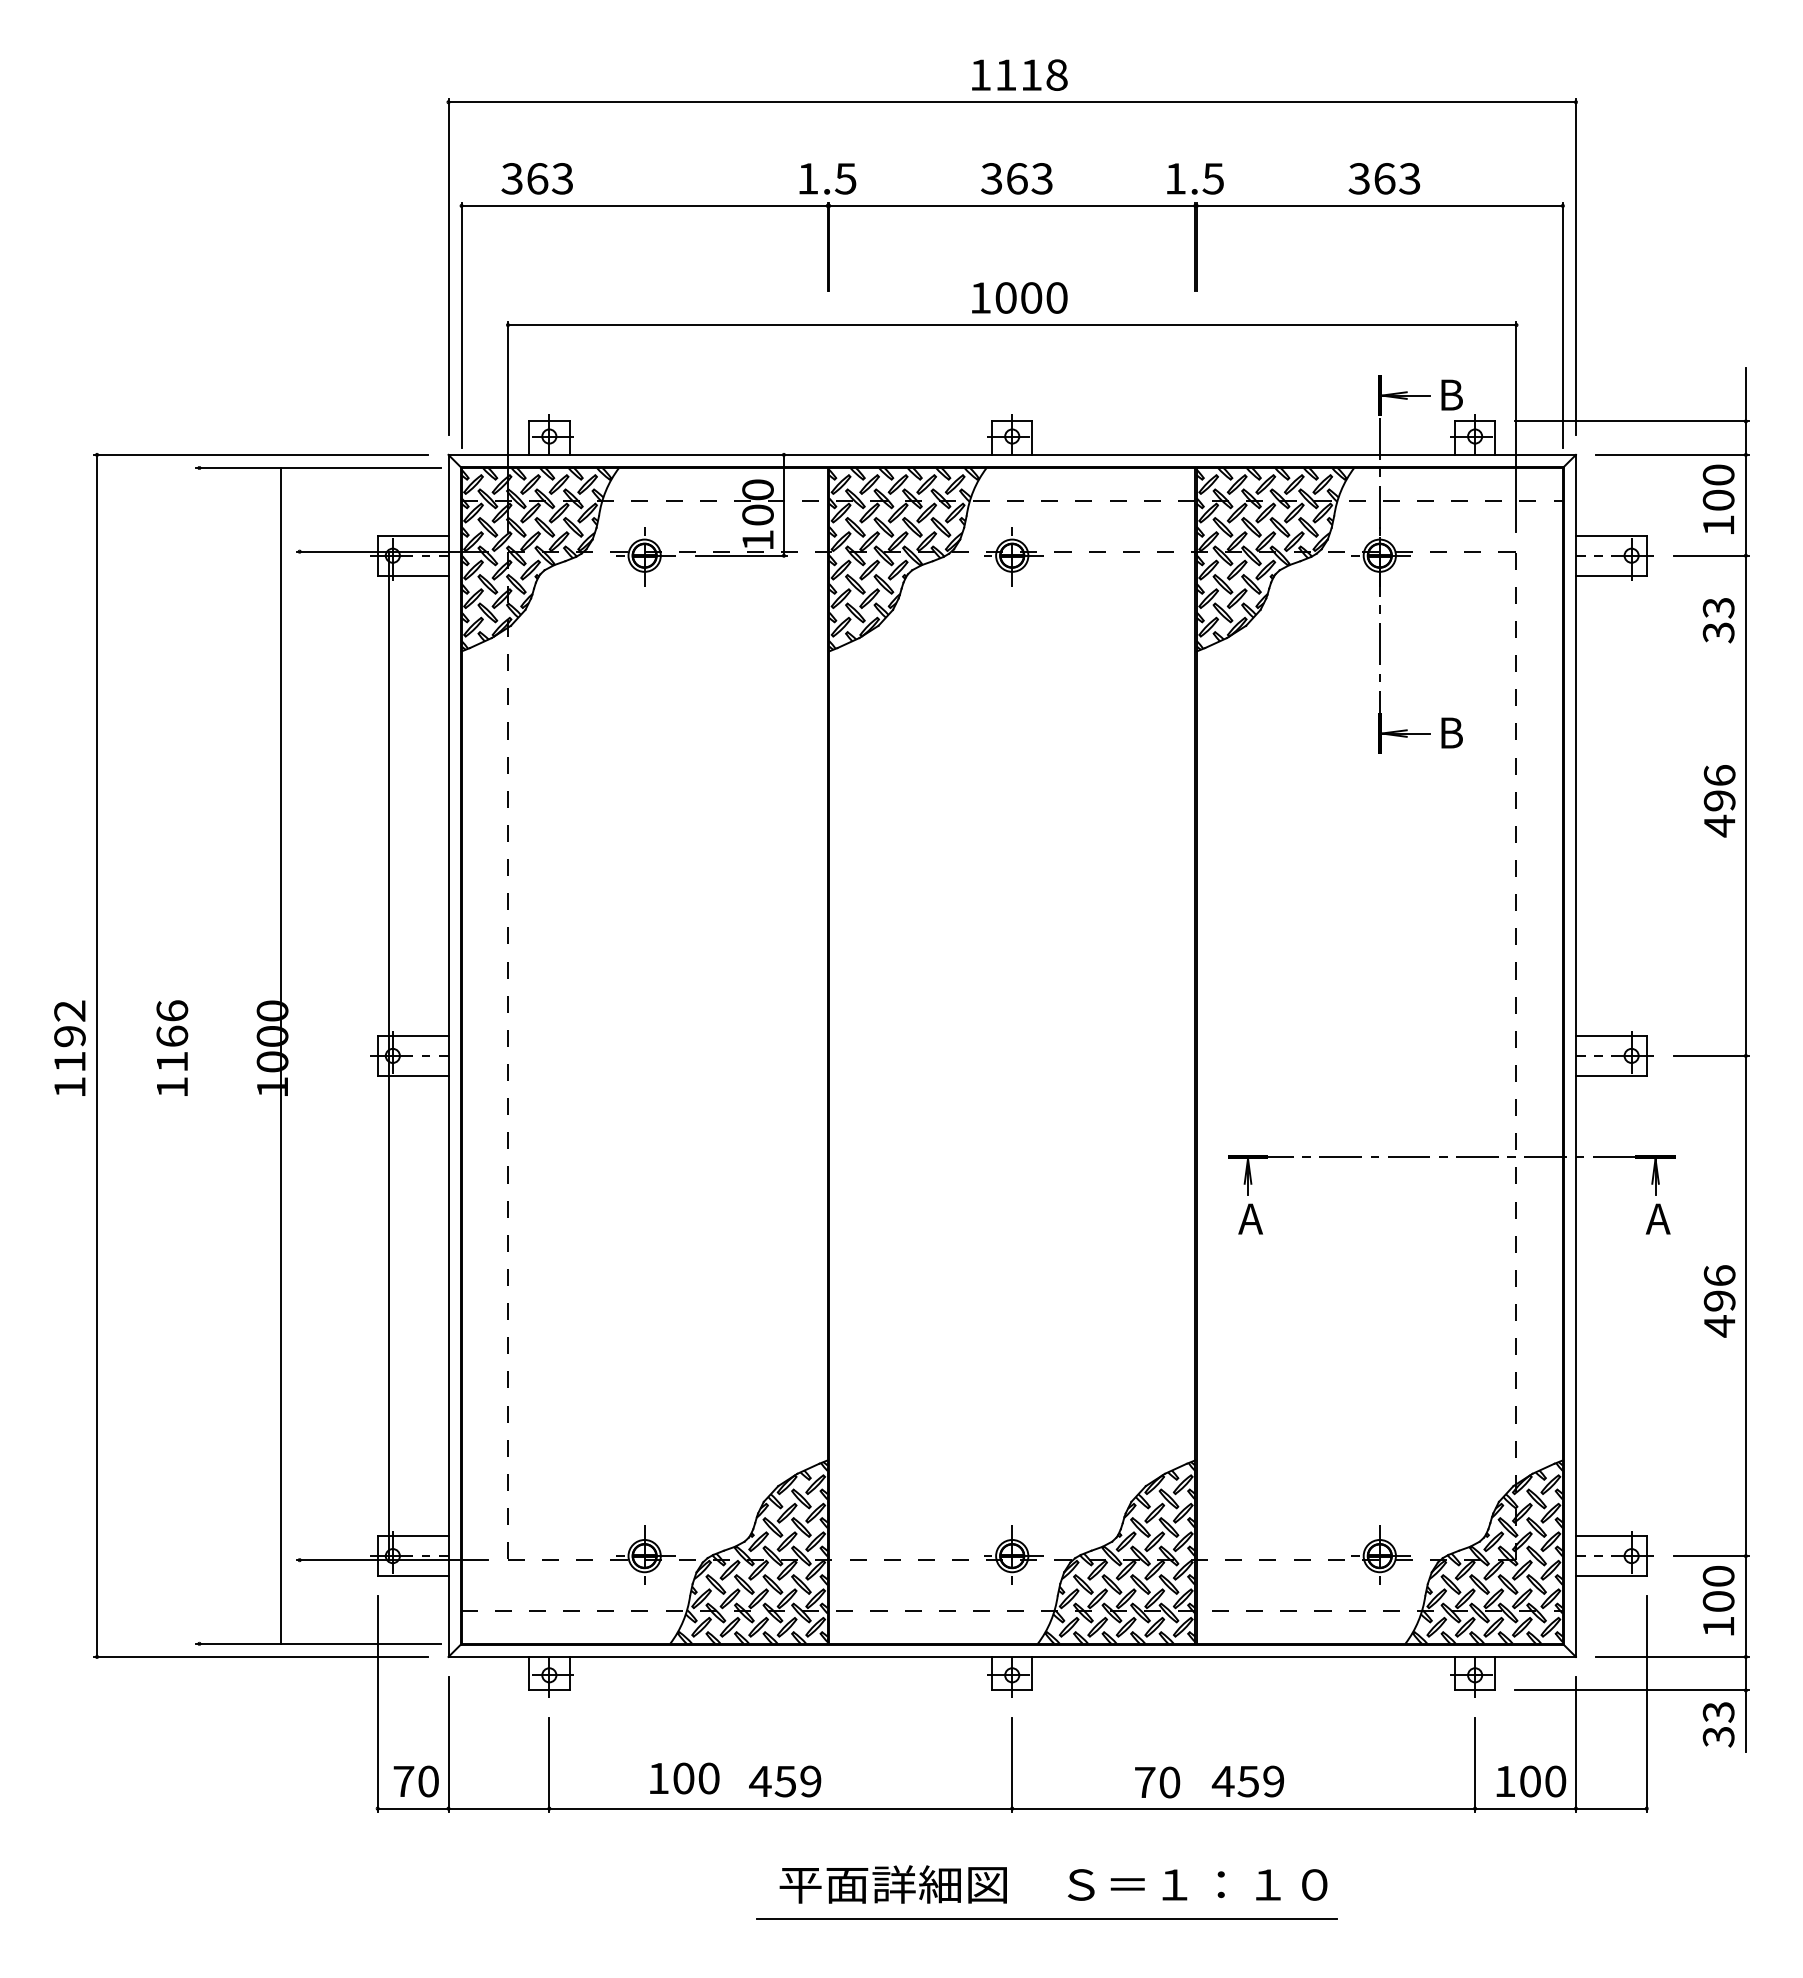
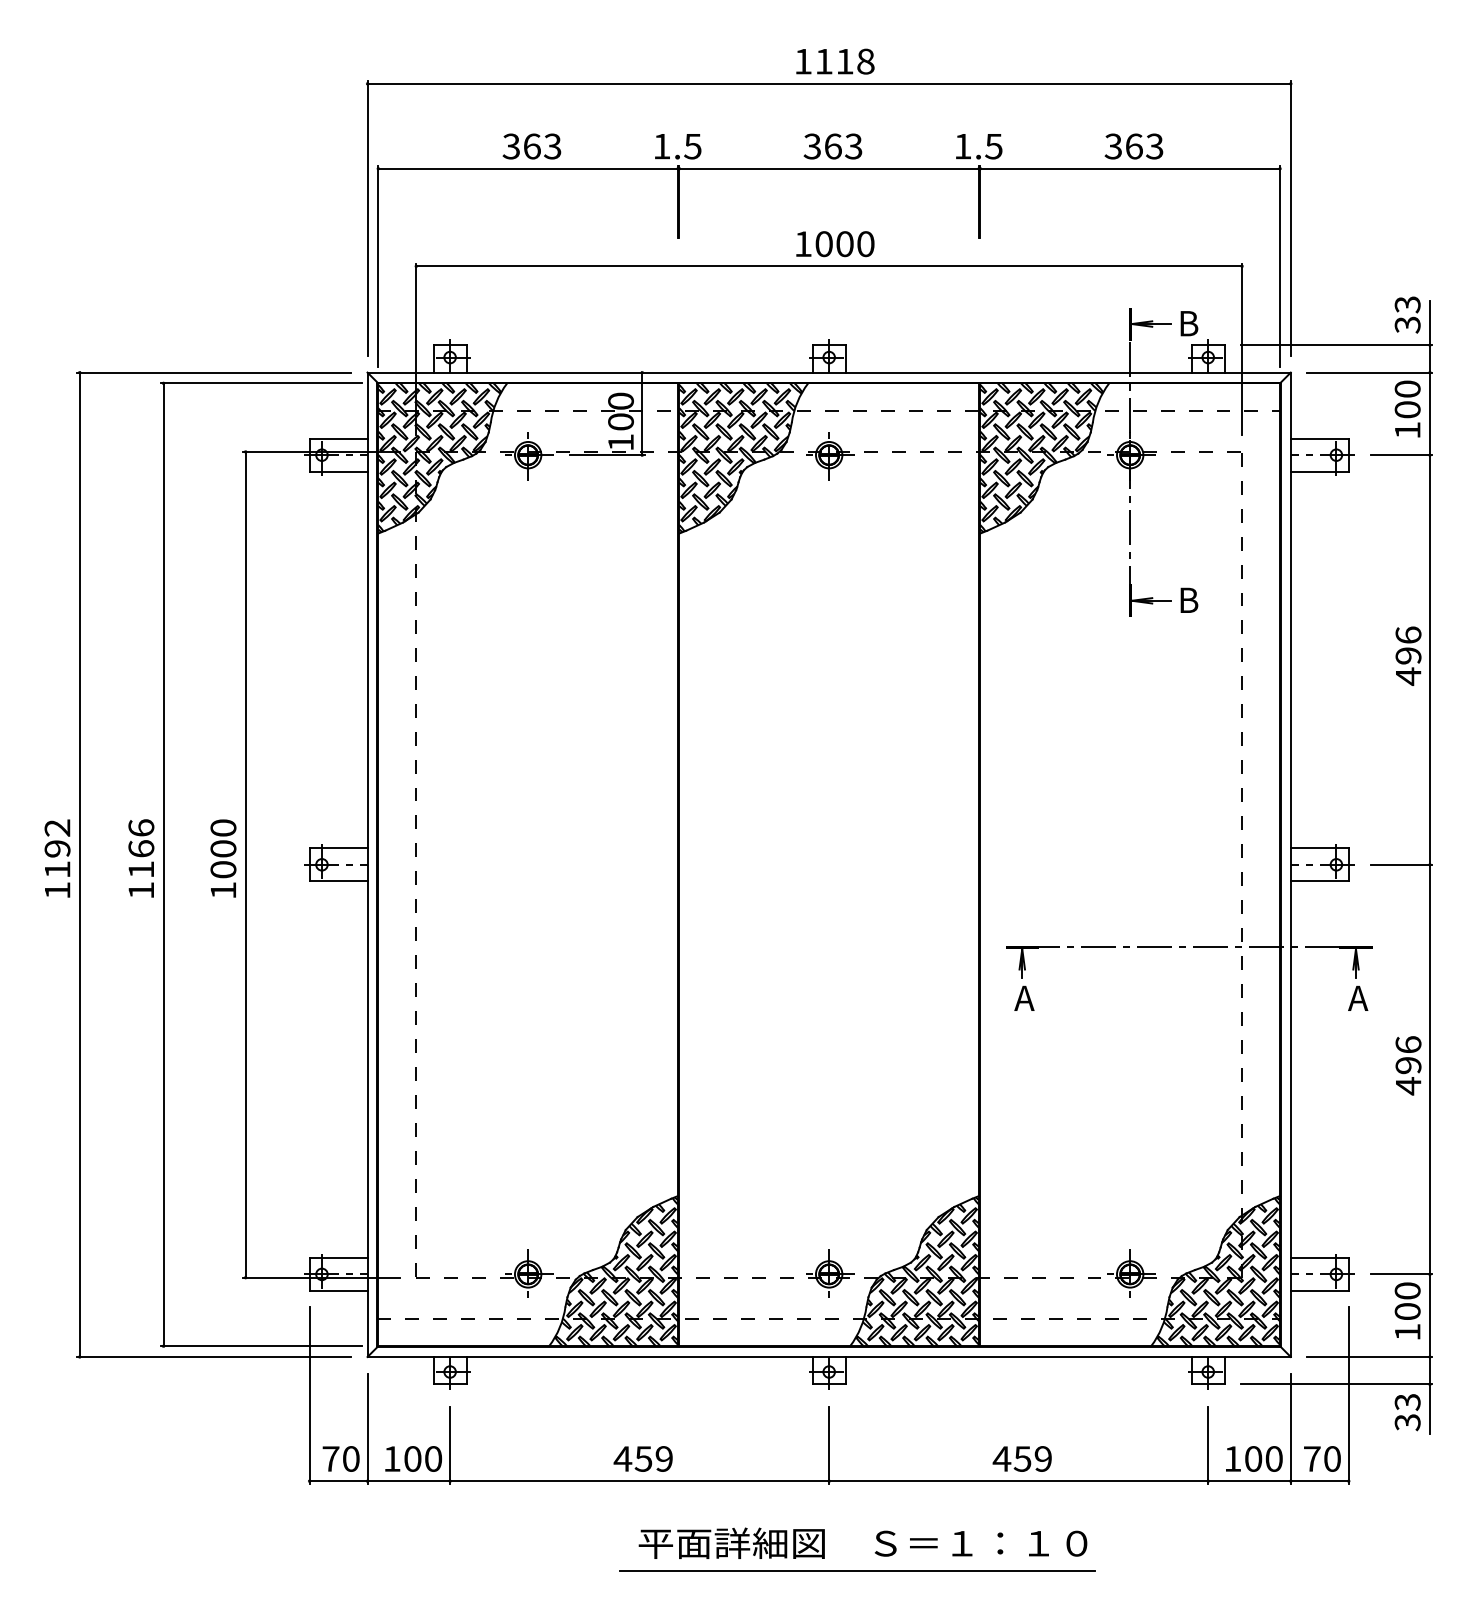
text: (536, 178) -> (531, 146), moved
text: (1718, 620) -> (1407, 314), moved
line: (281, 1055) -> (163, 864), moved
line: (388, 1055) -> (245, 864), moved
text: (684, 1778) -> (413, 1458), moved
text: (1157, 1782) -> (1322, 1458), moved

